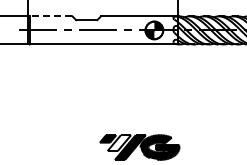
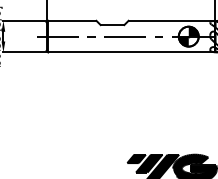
line: (50, 16) -> (71, 20), dashed -> solid
fill: (119, 143) -> (149, 164), added

